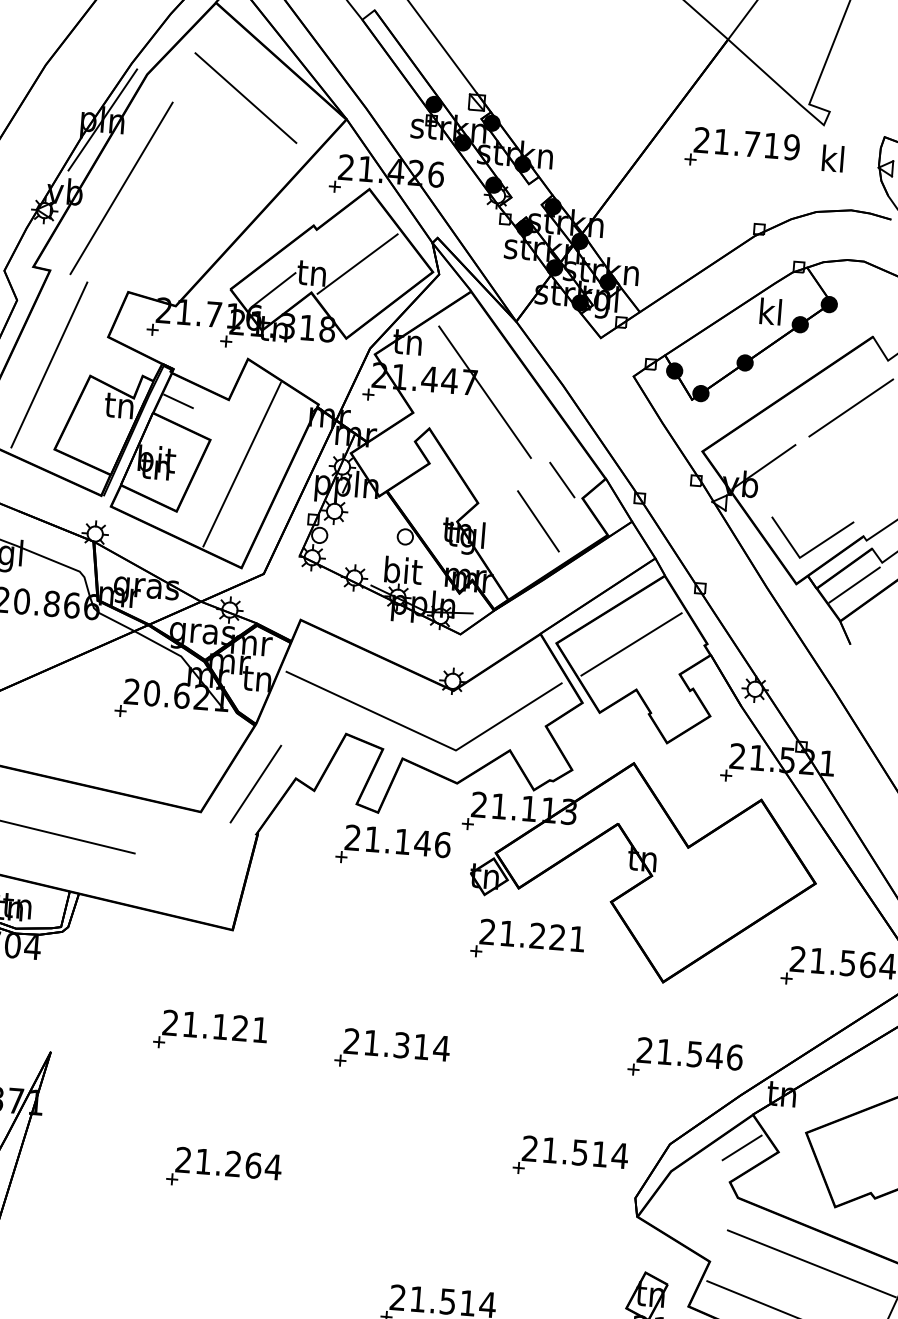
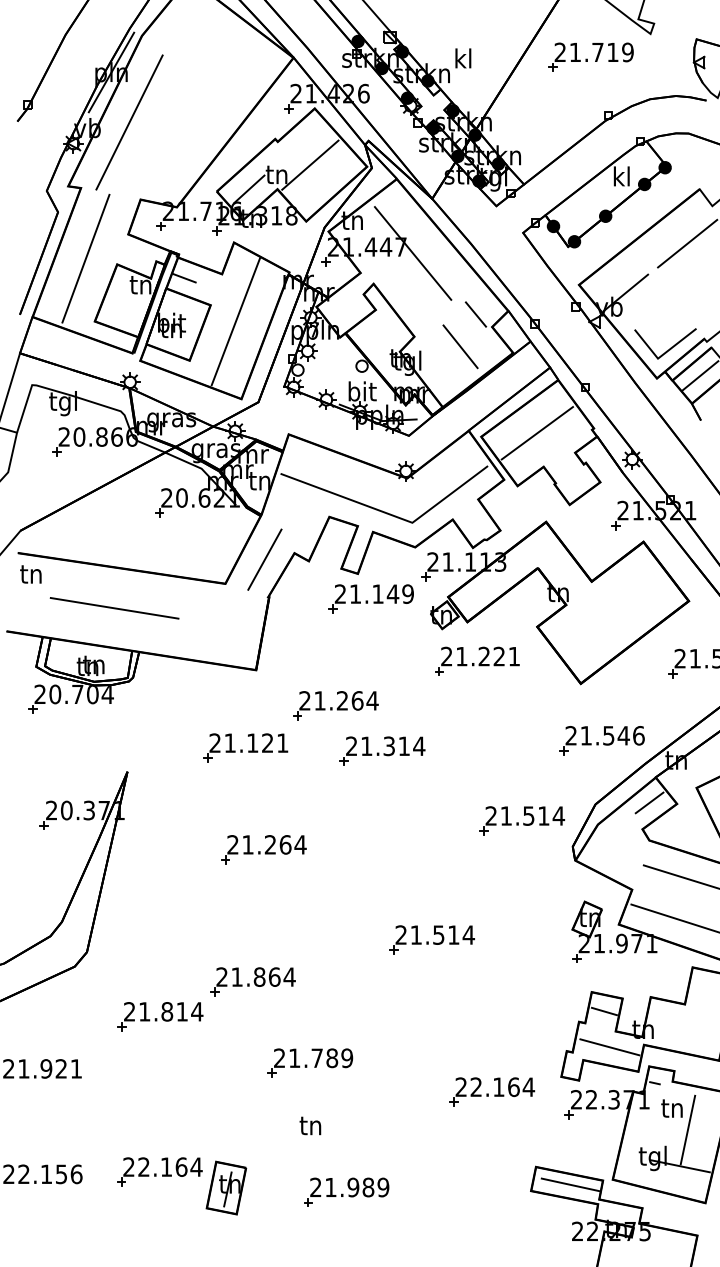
line: (245, 97) -> (216, 47), removed
text: (833, 158) -> (463, 58), moved
text: (443, 844) -> (408, 593), 21.146 -> 21.149
part: (334, 985) -> (335, 705), added

